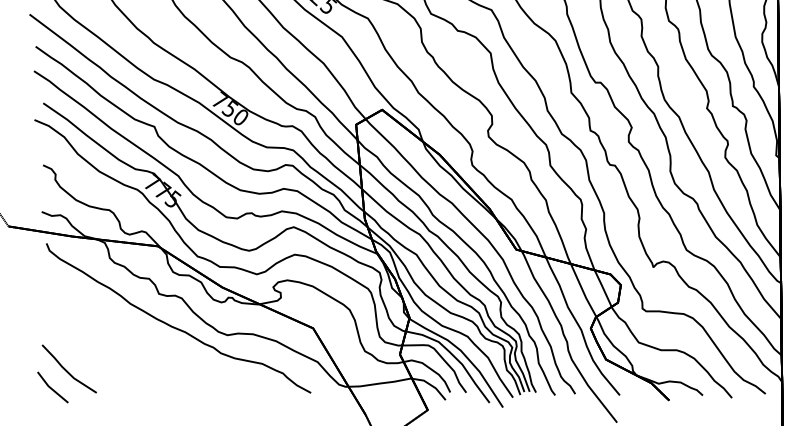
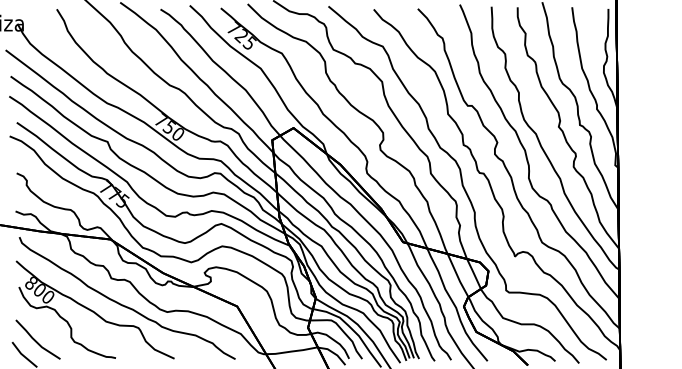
part: (138, 332) -> (94, 309), added

